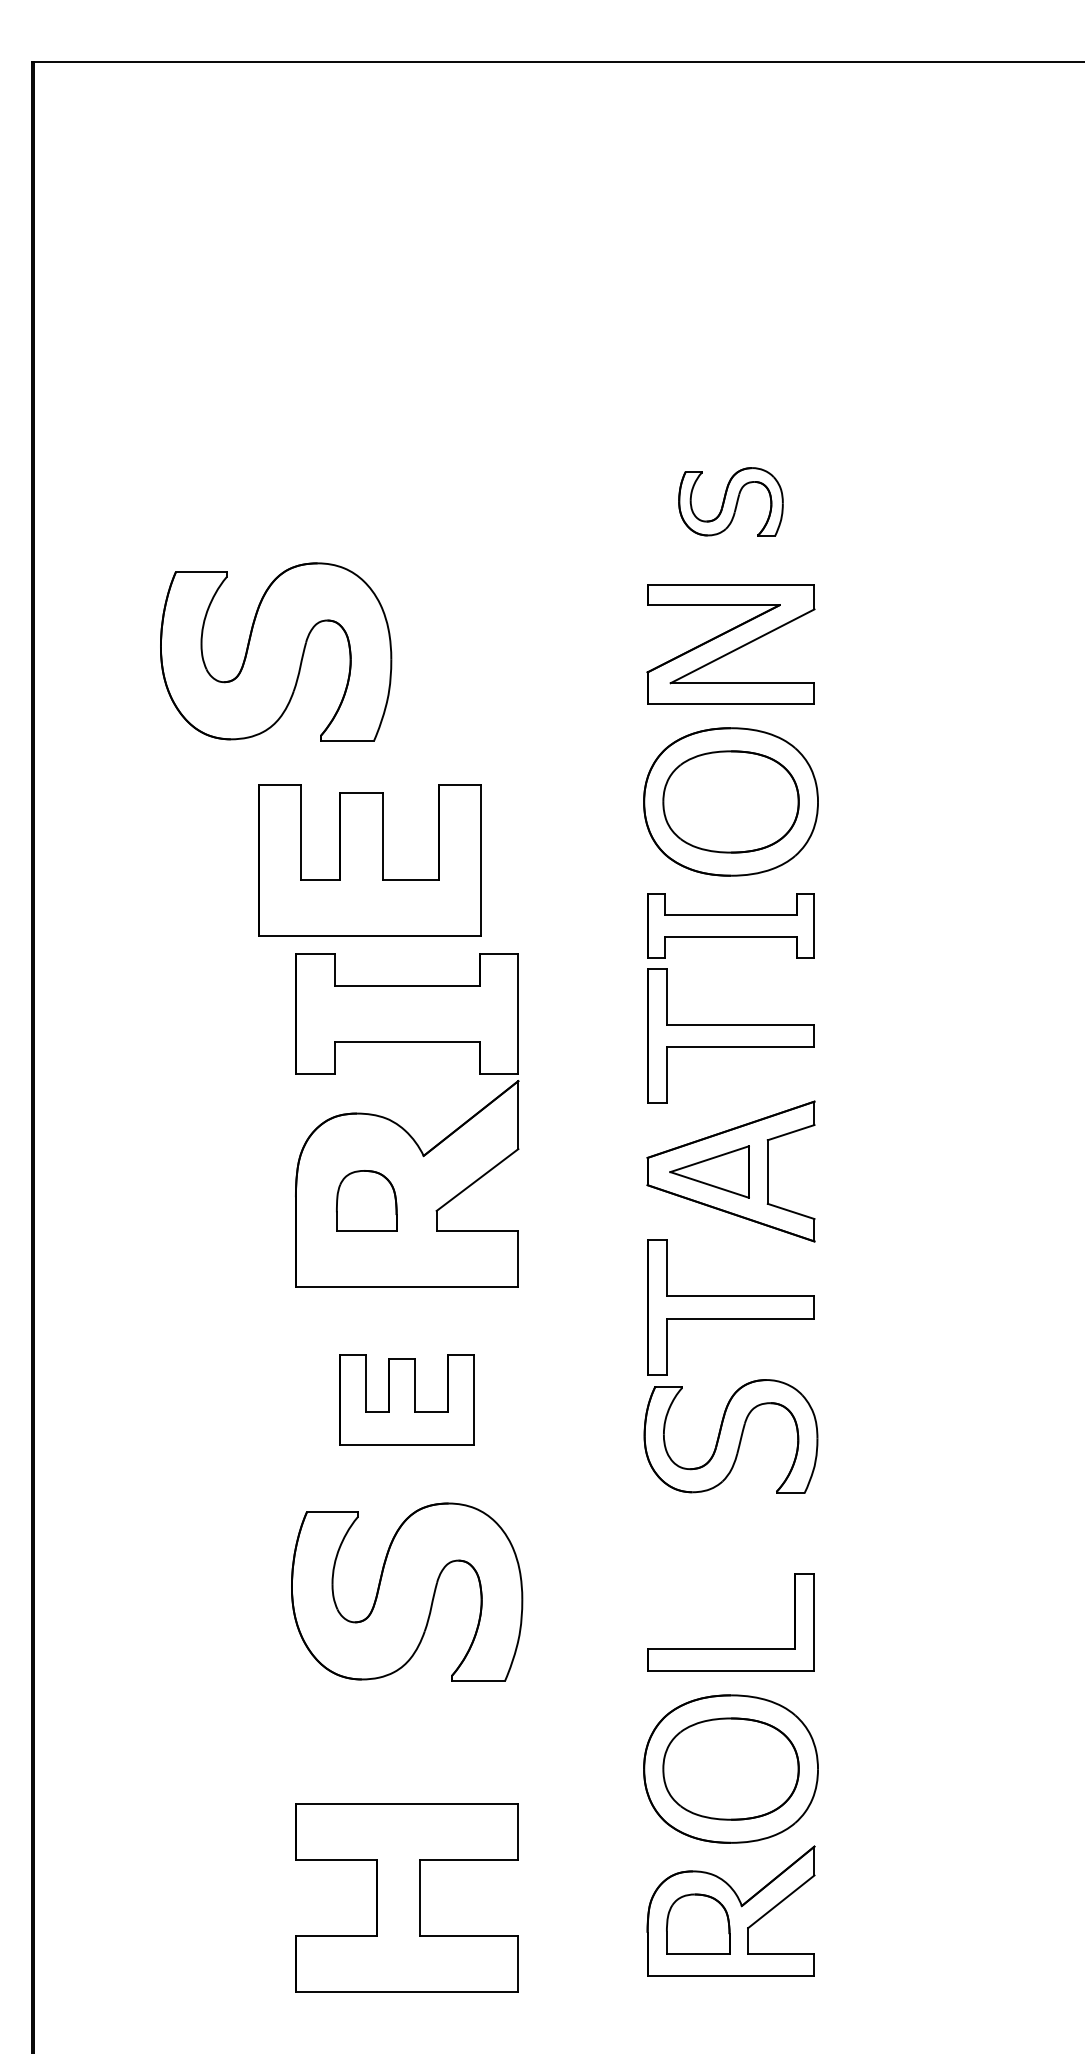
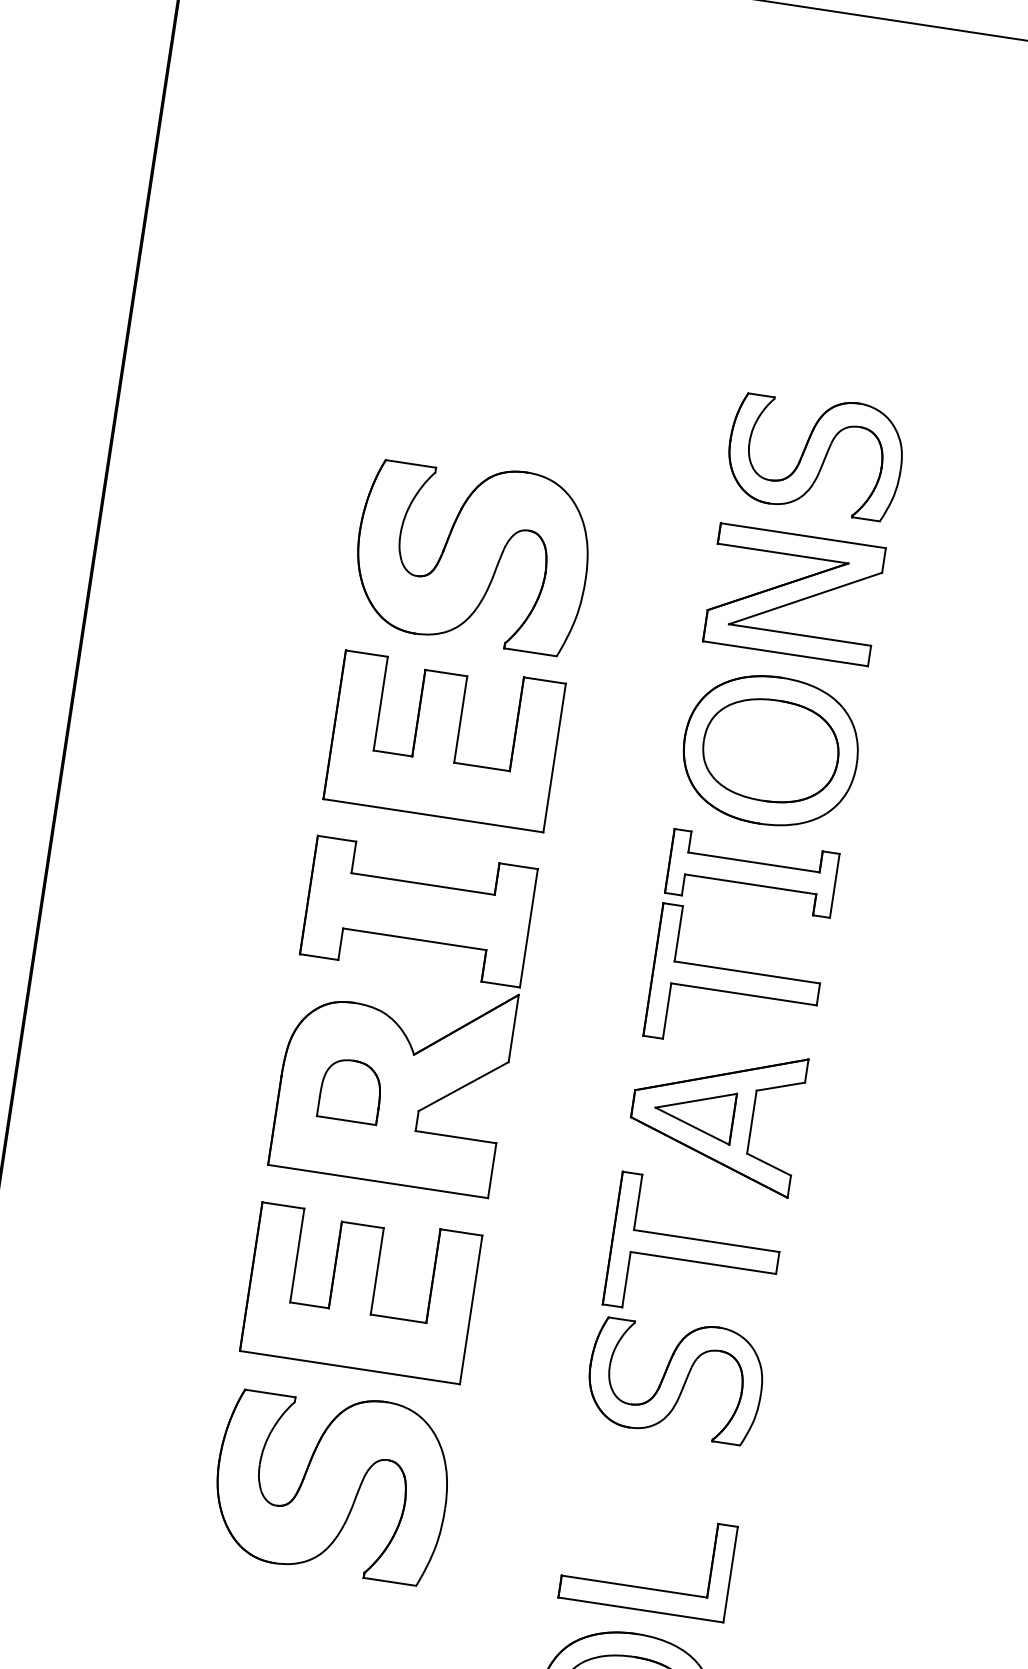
part: (730, 501) -> (815, 453), size x1.67
part: (276, 651) -> (473, 553), moved
part: (369, 860) -> (444, 741), moved
part: (406, 1399) -> (360, 1293), size x1.67

